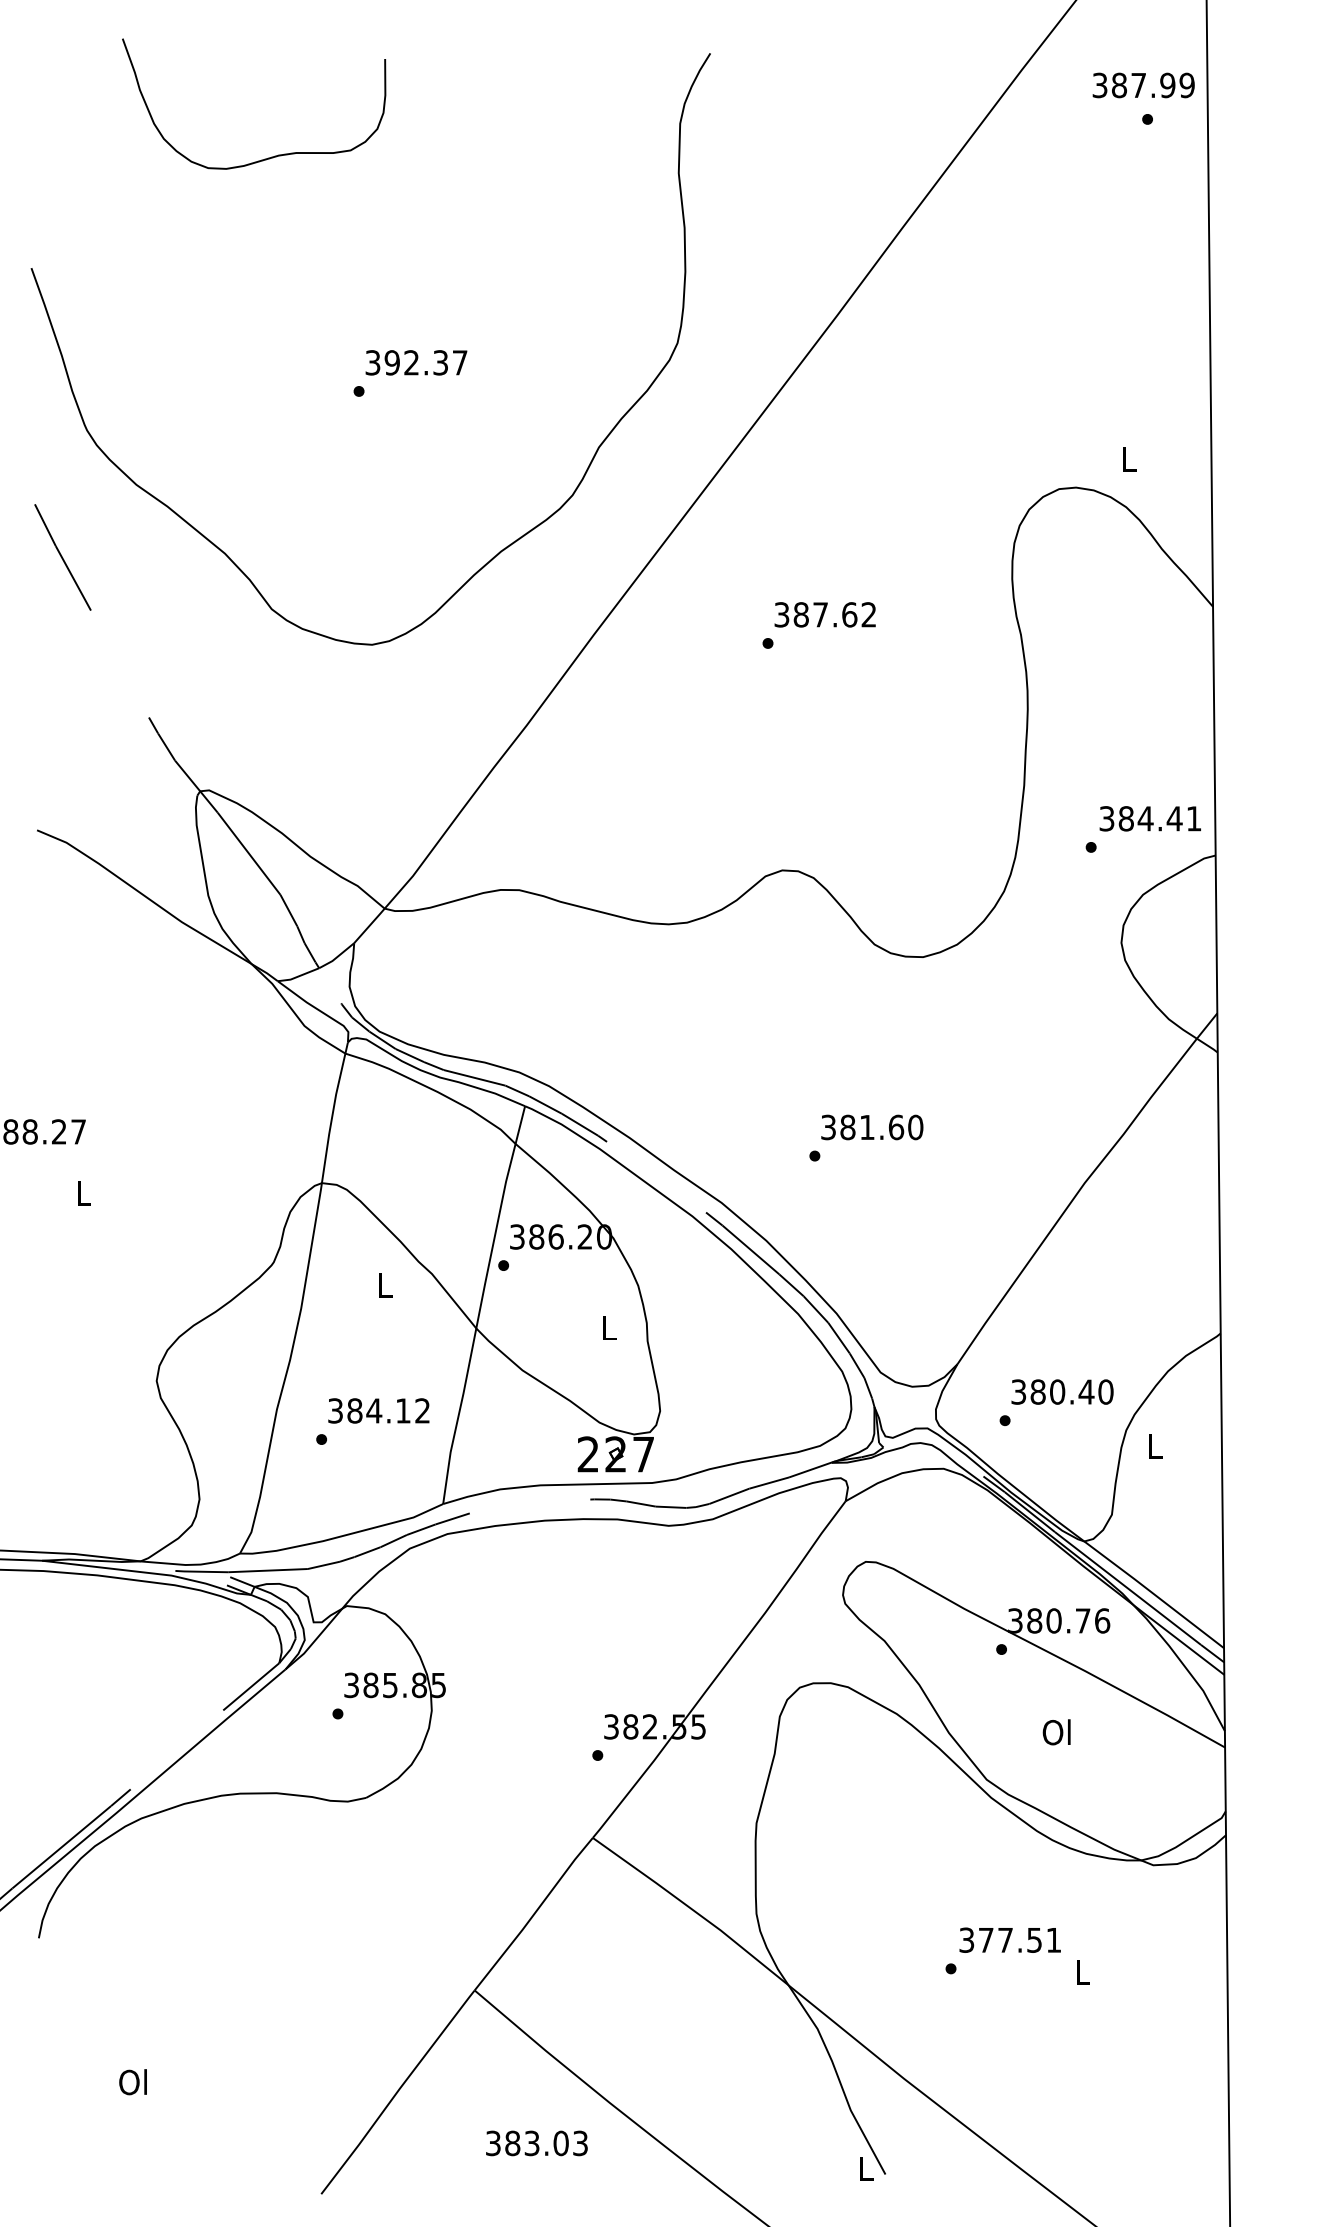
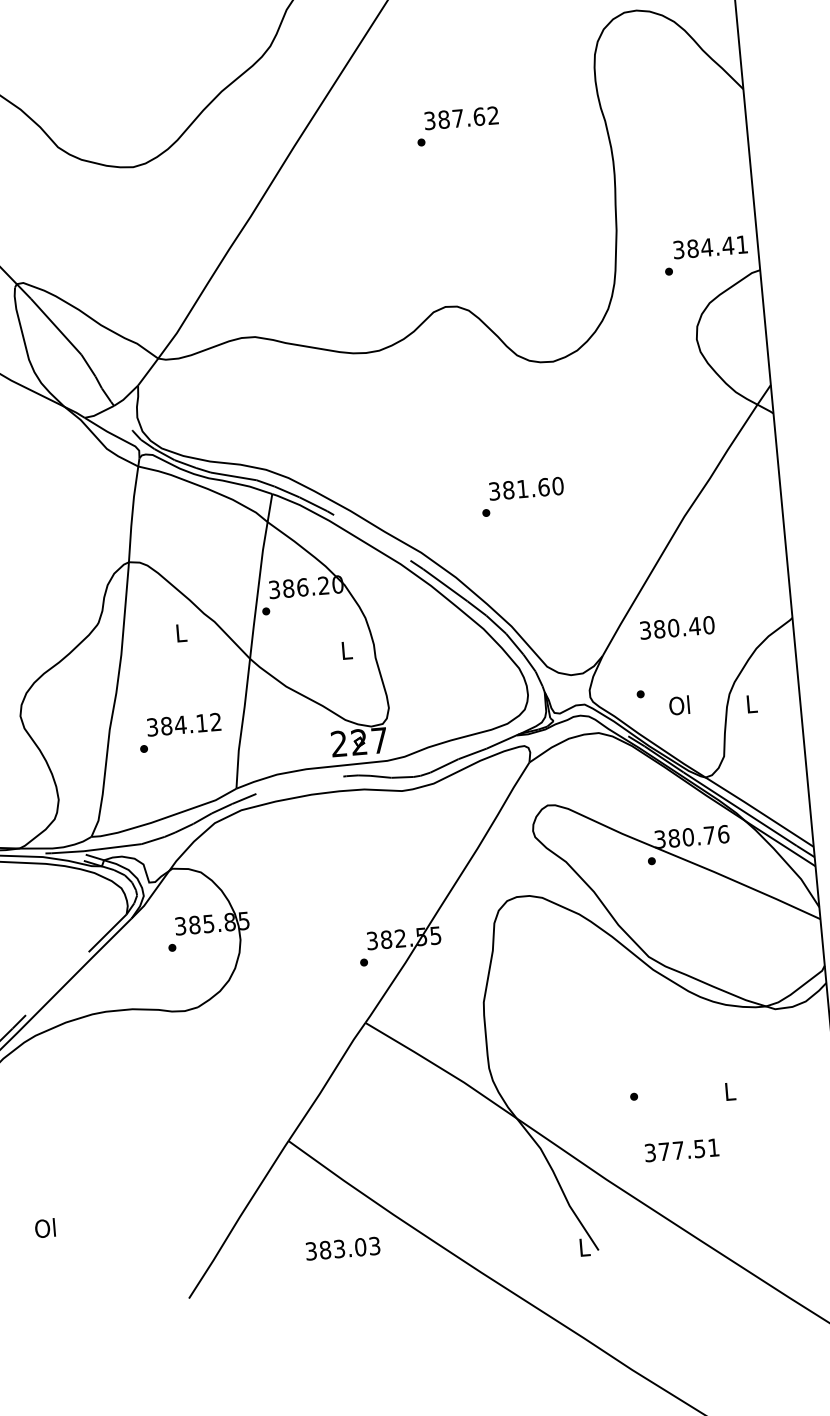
text: (1062, 1391) -> (677, 627), moved
text: (1056, 1732) -> (679, 705), moved
text: (1009, 1939) -> (681, 1149), moved

